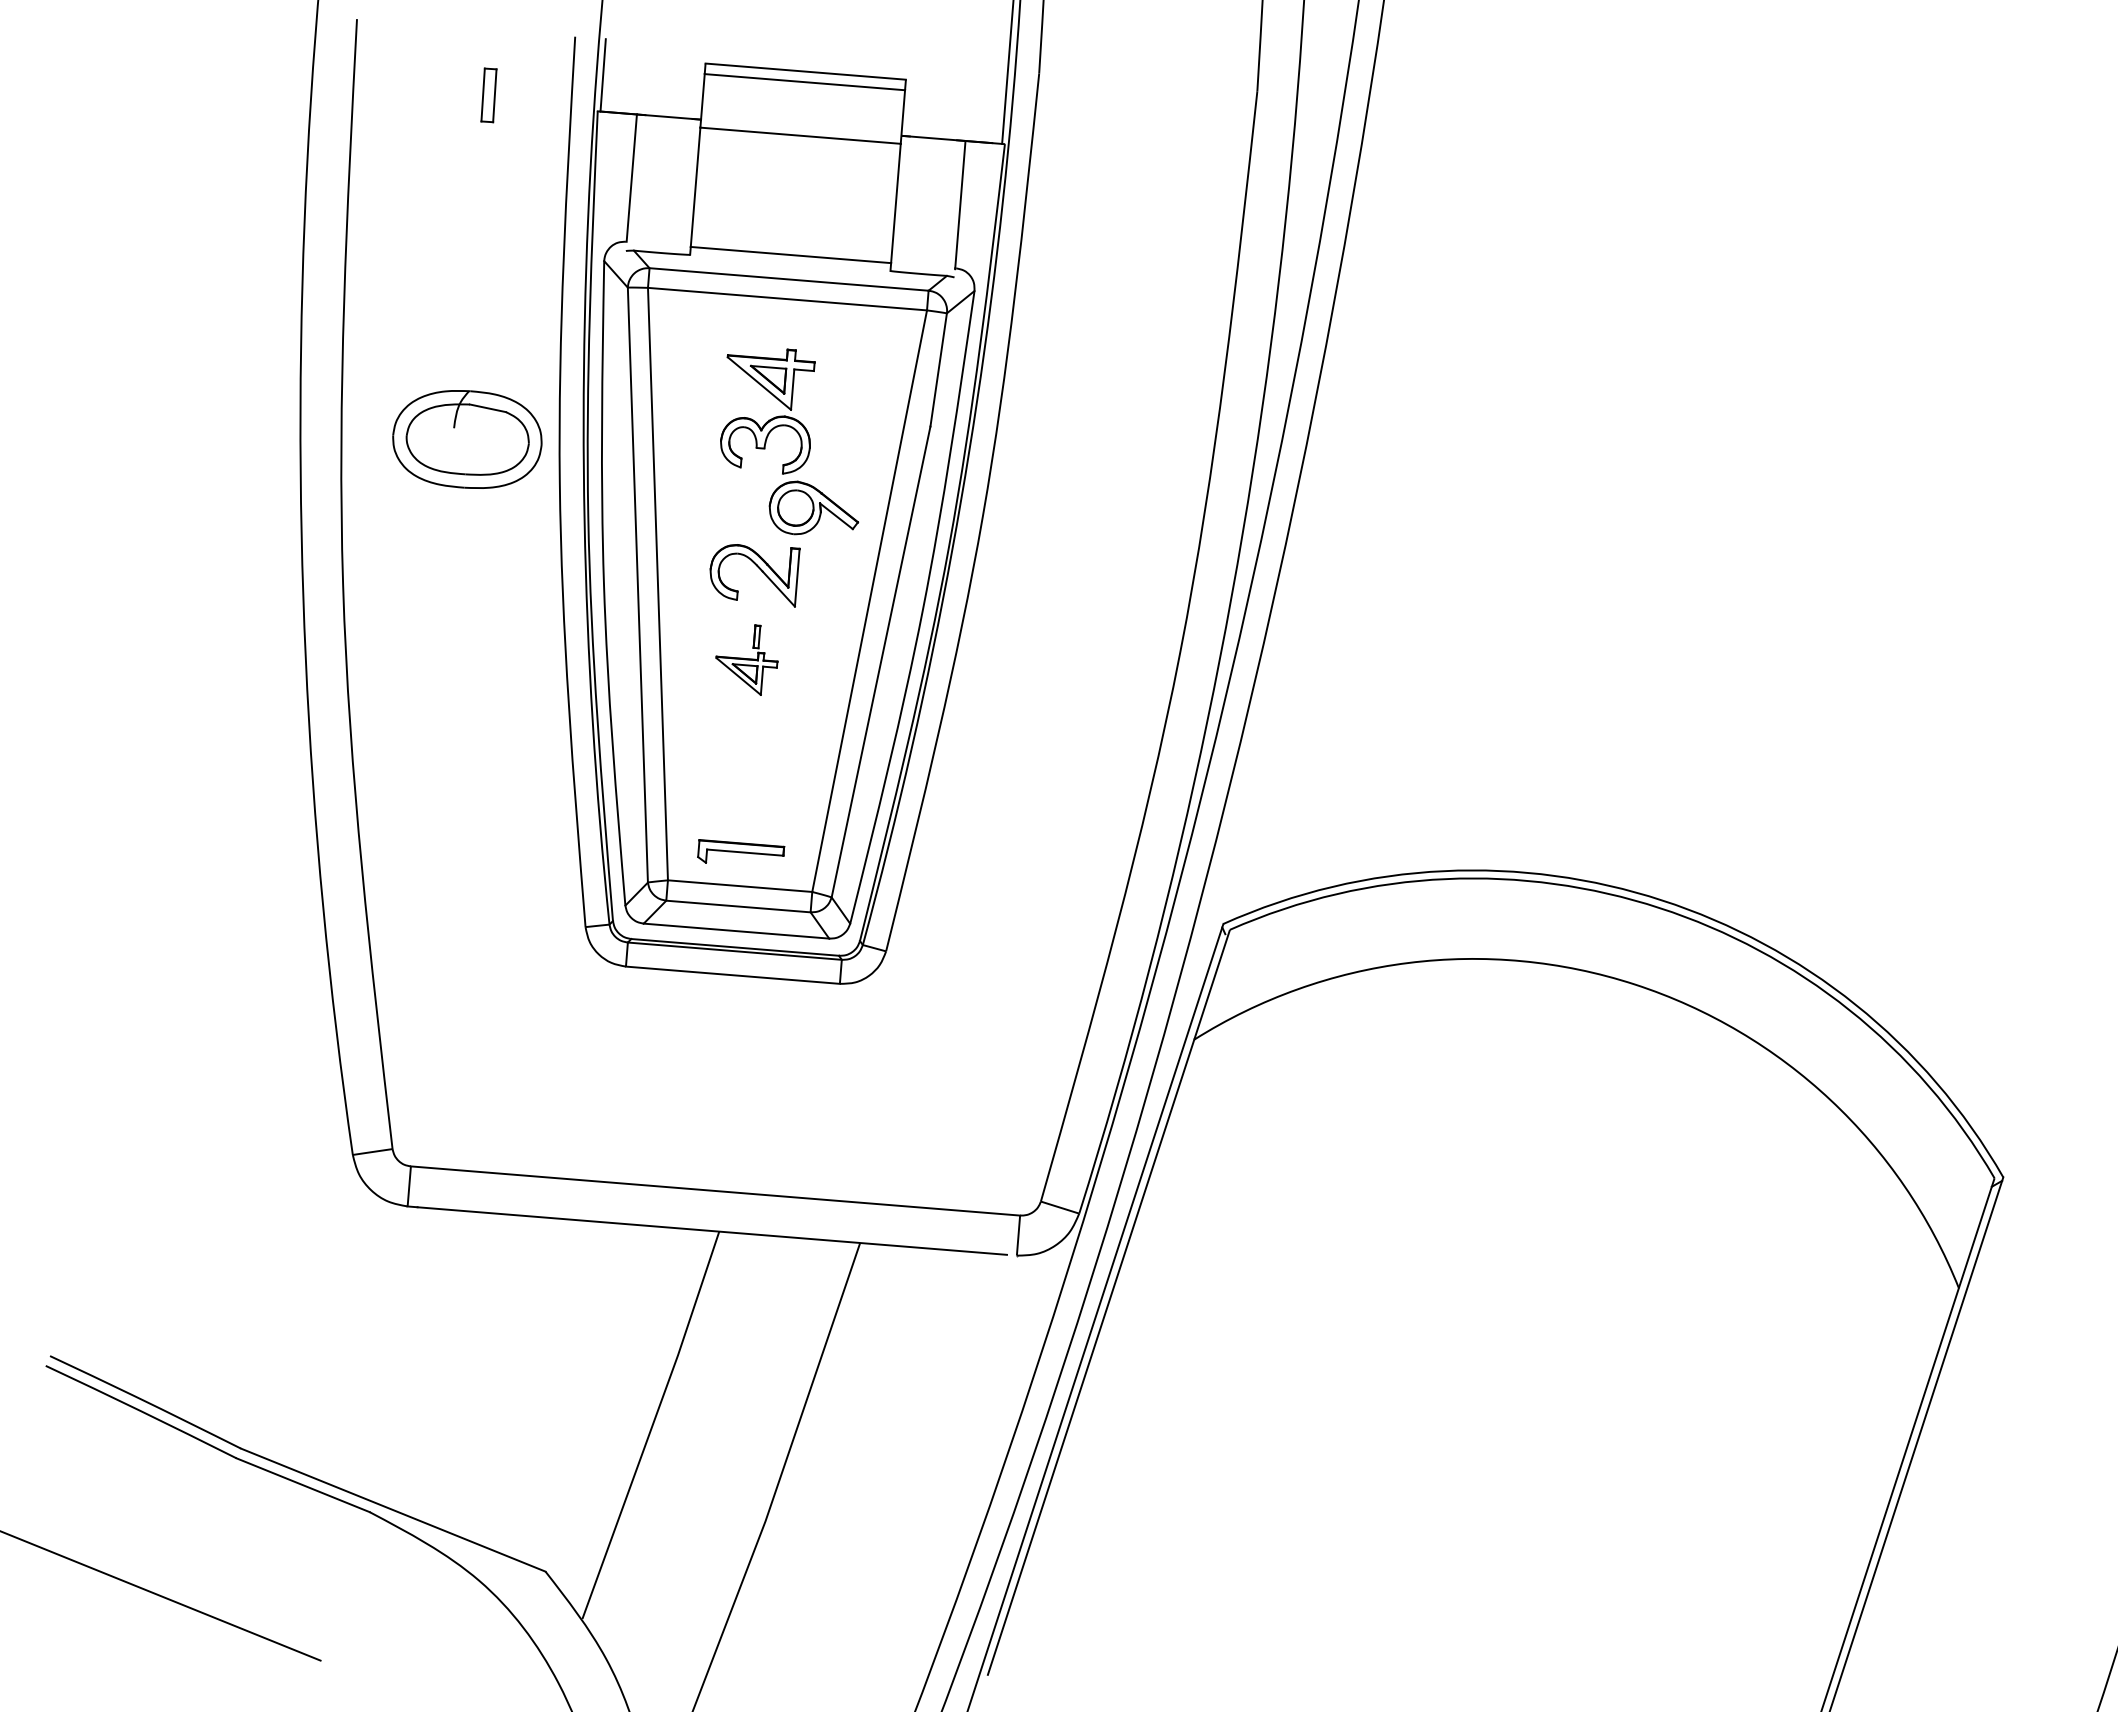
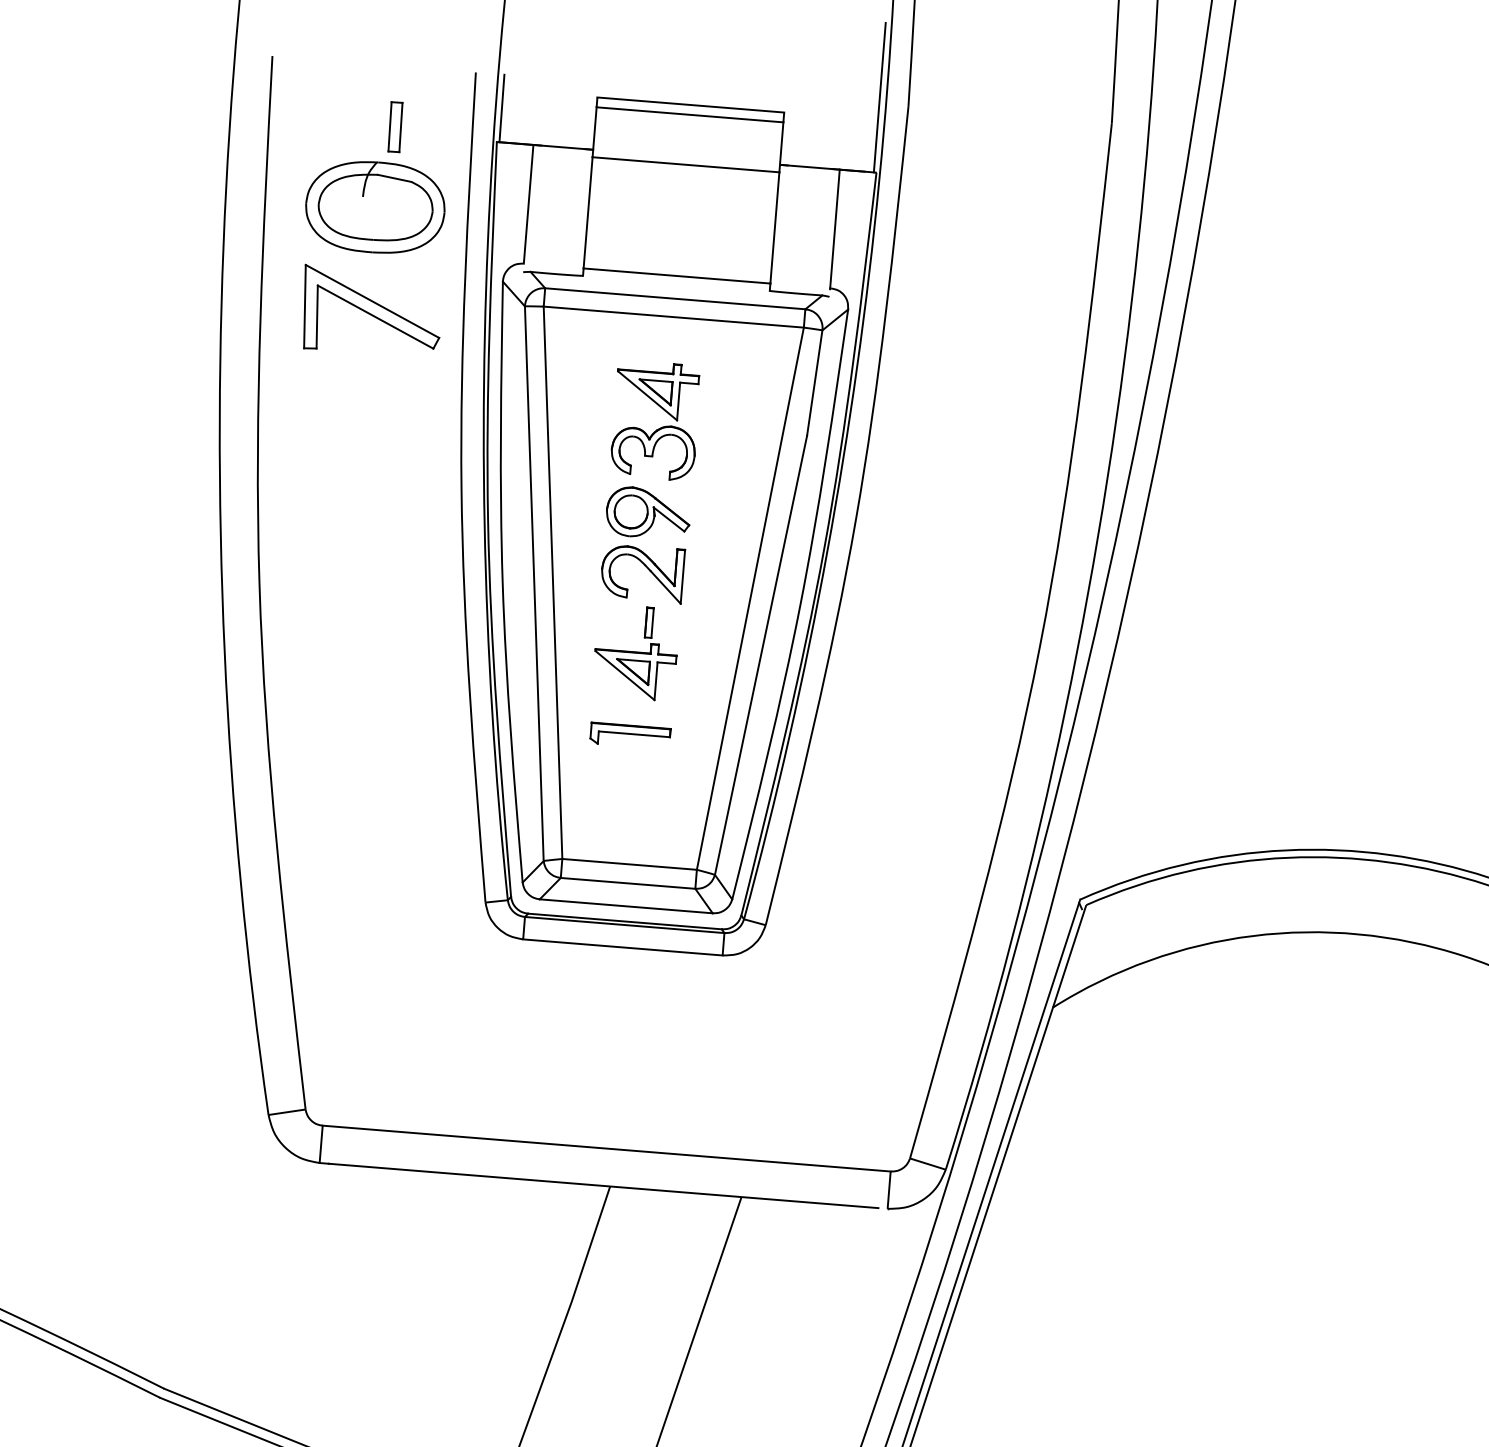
part: (463, 288) -> (371, 307), added
part: (467, 439) -> (375, 207), moved
part: (813, 507) -> (647, 511), moved
part: (746, 659) -> (635, 653), size x1.43
part: (741, 851) -> (630, 733), moved

